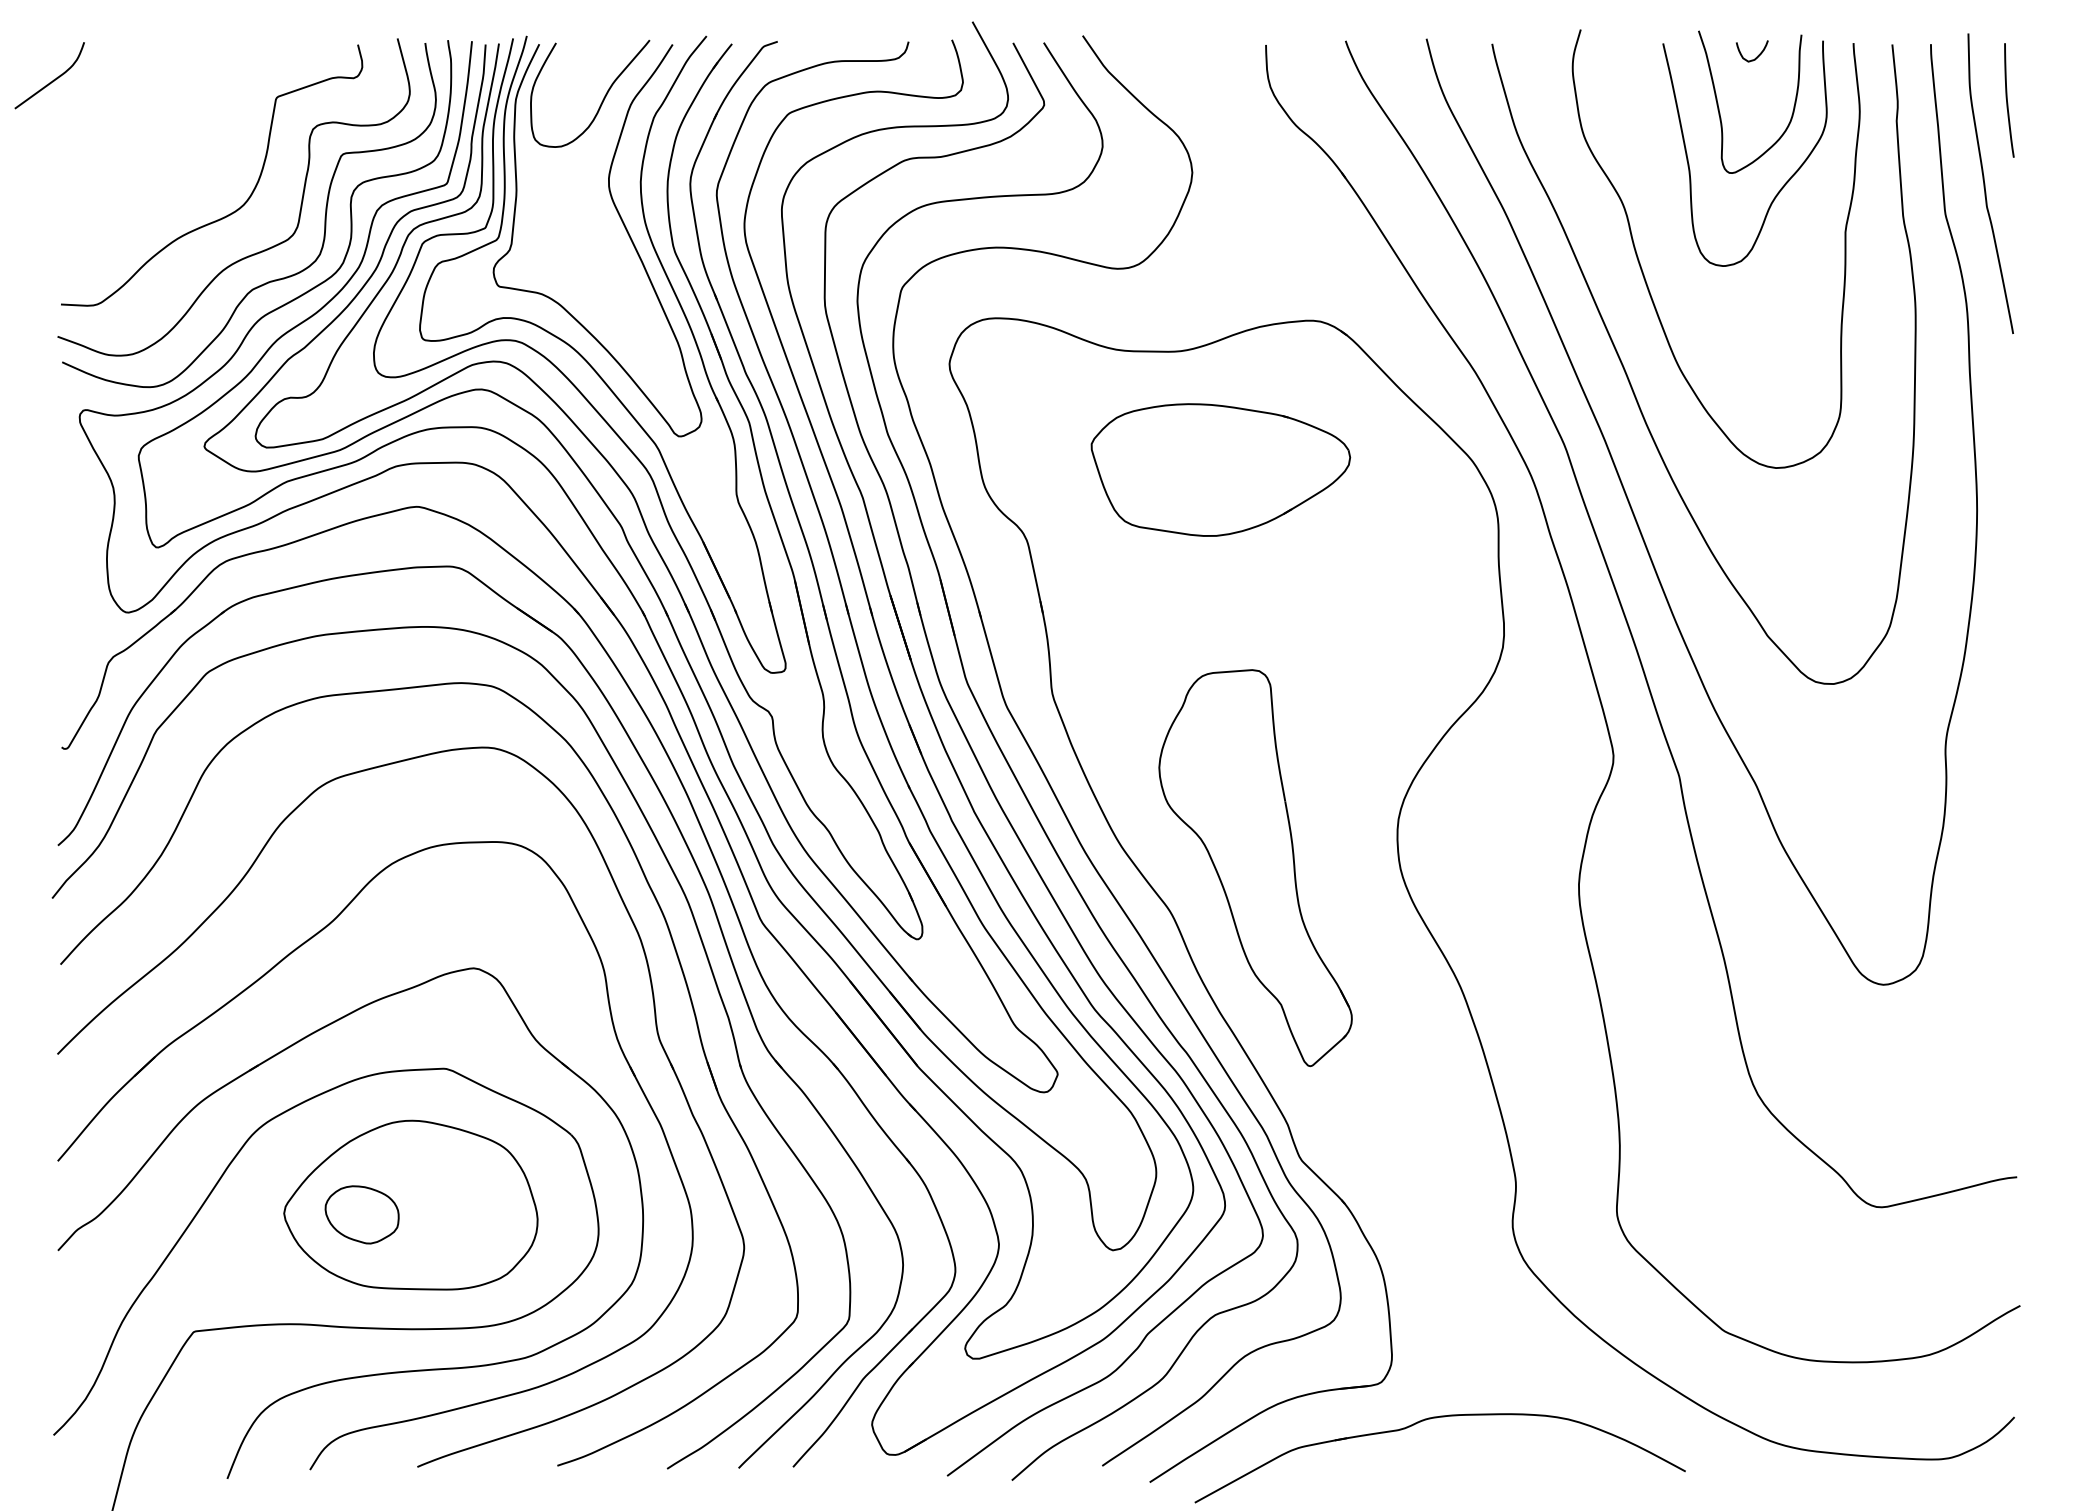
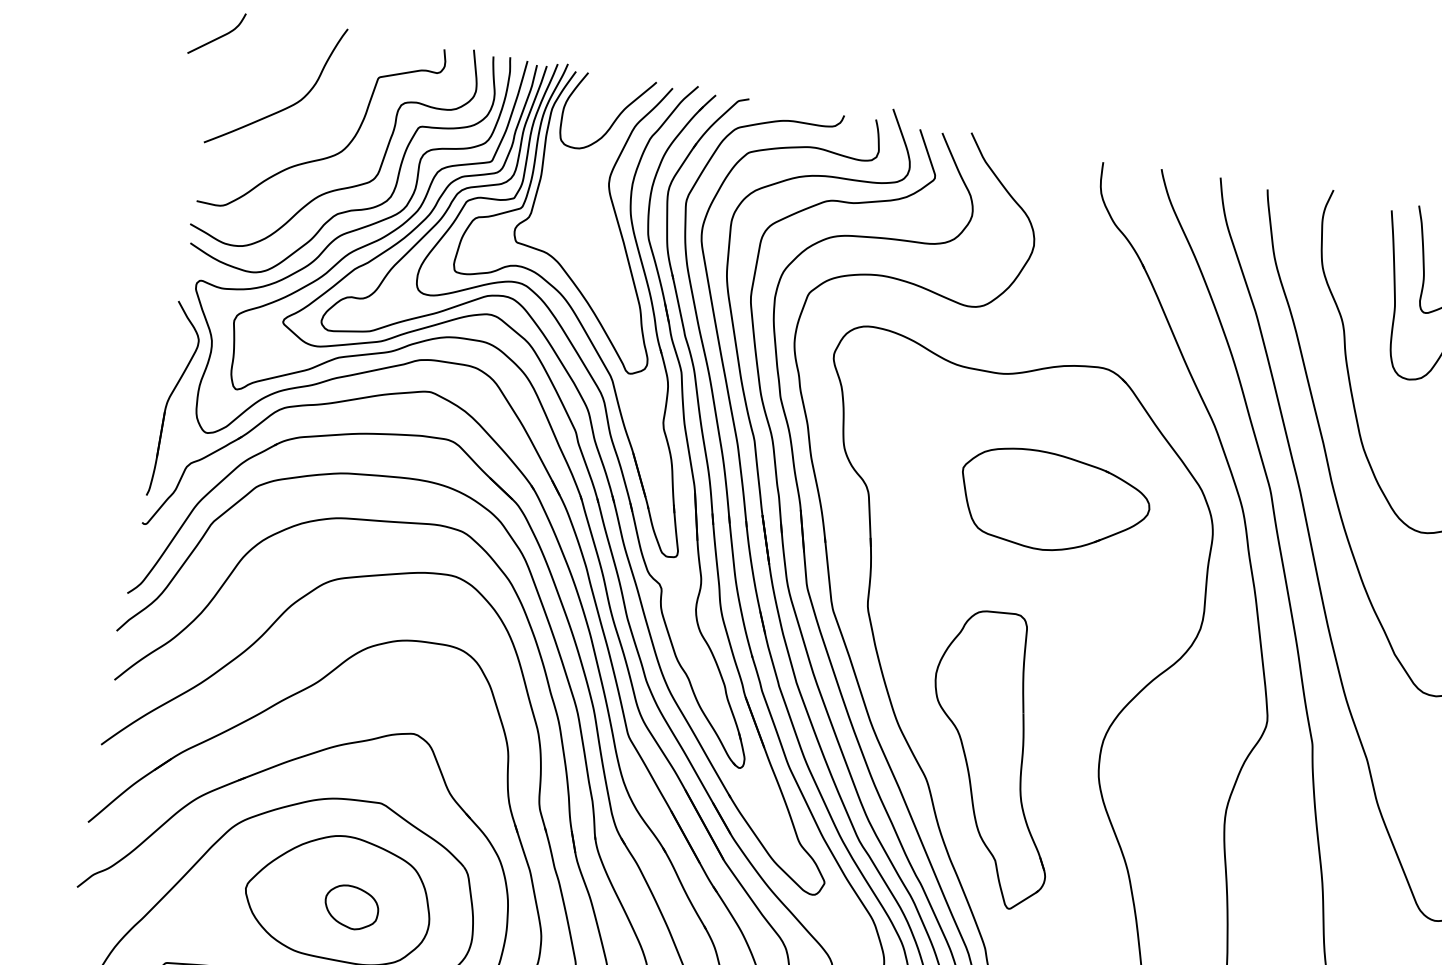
curve: (158, 159) -> (285, 107), added
part: (1220, 469) -> (1053, 502), moved
part: (70, 575) -> (169, 398), added
part: (361, 1214) -> (351, 907), moved

